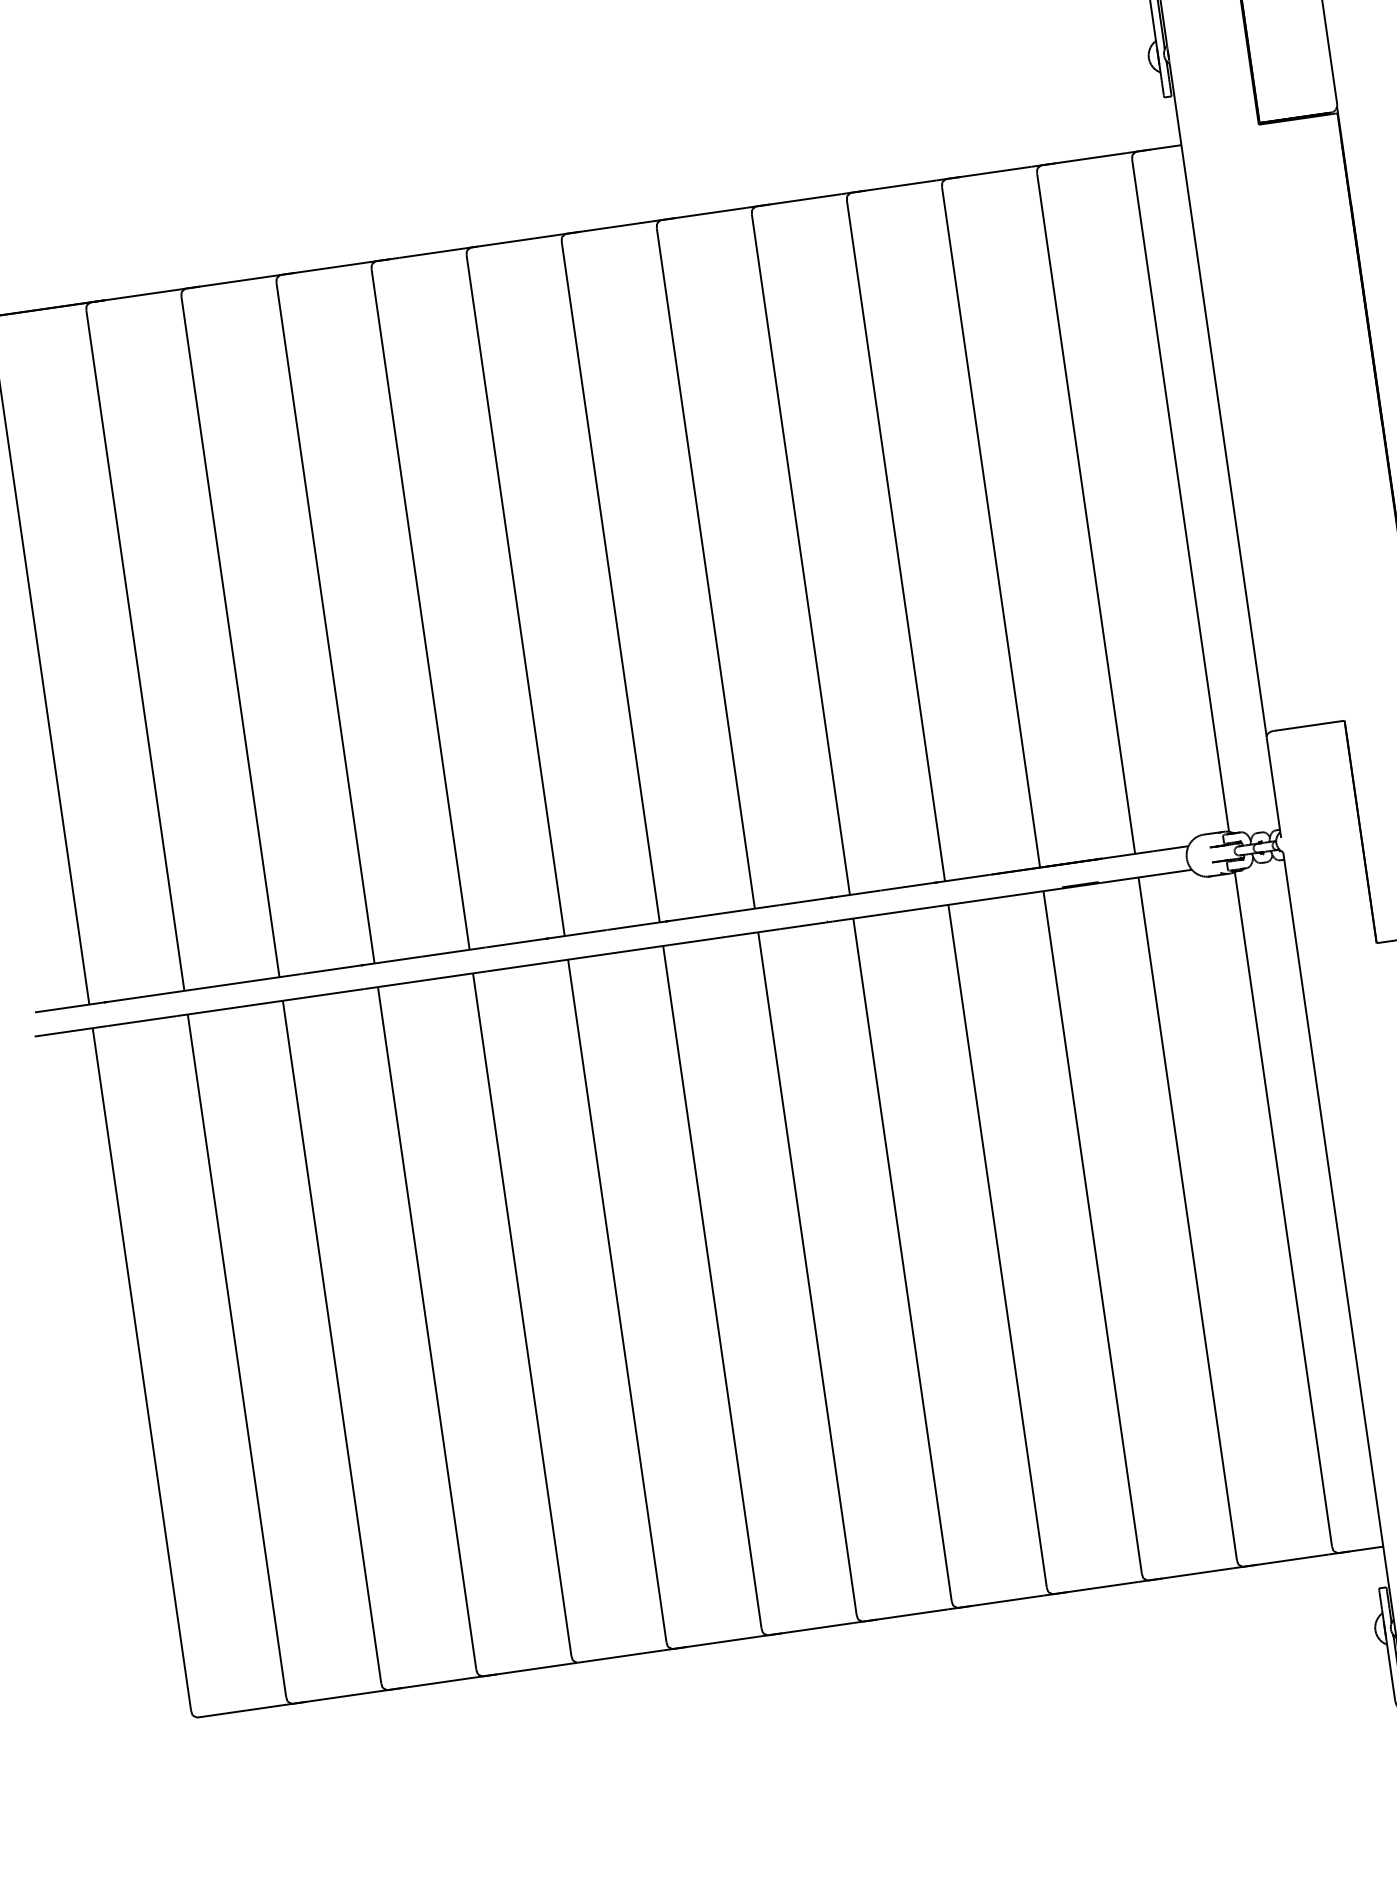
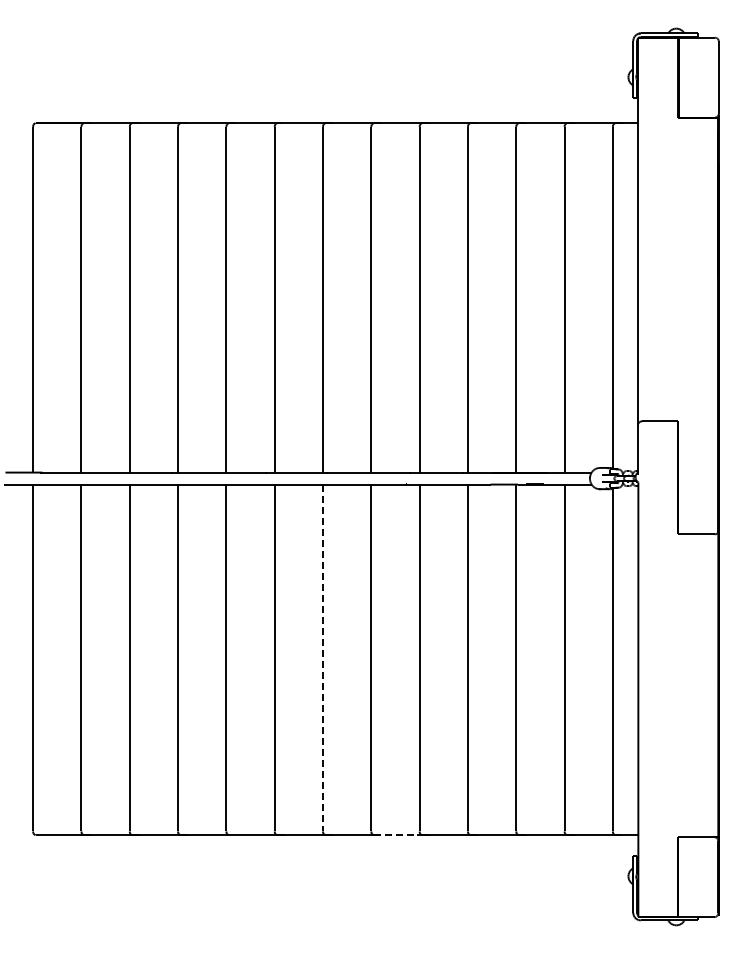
line: (711, 1288) -> (322, 658), solid -> dashed
line: (905, 1615) -> (395, 835), solid -> dashed

